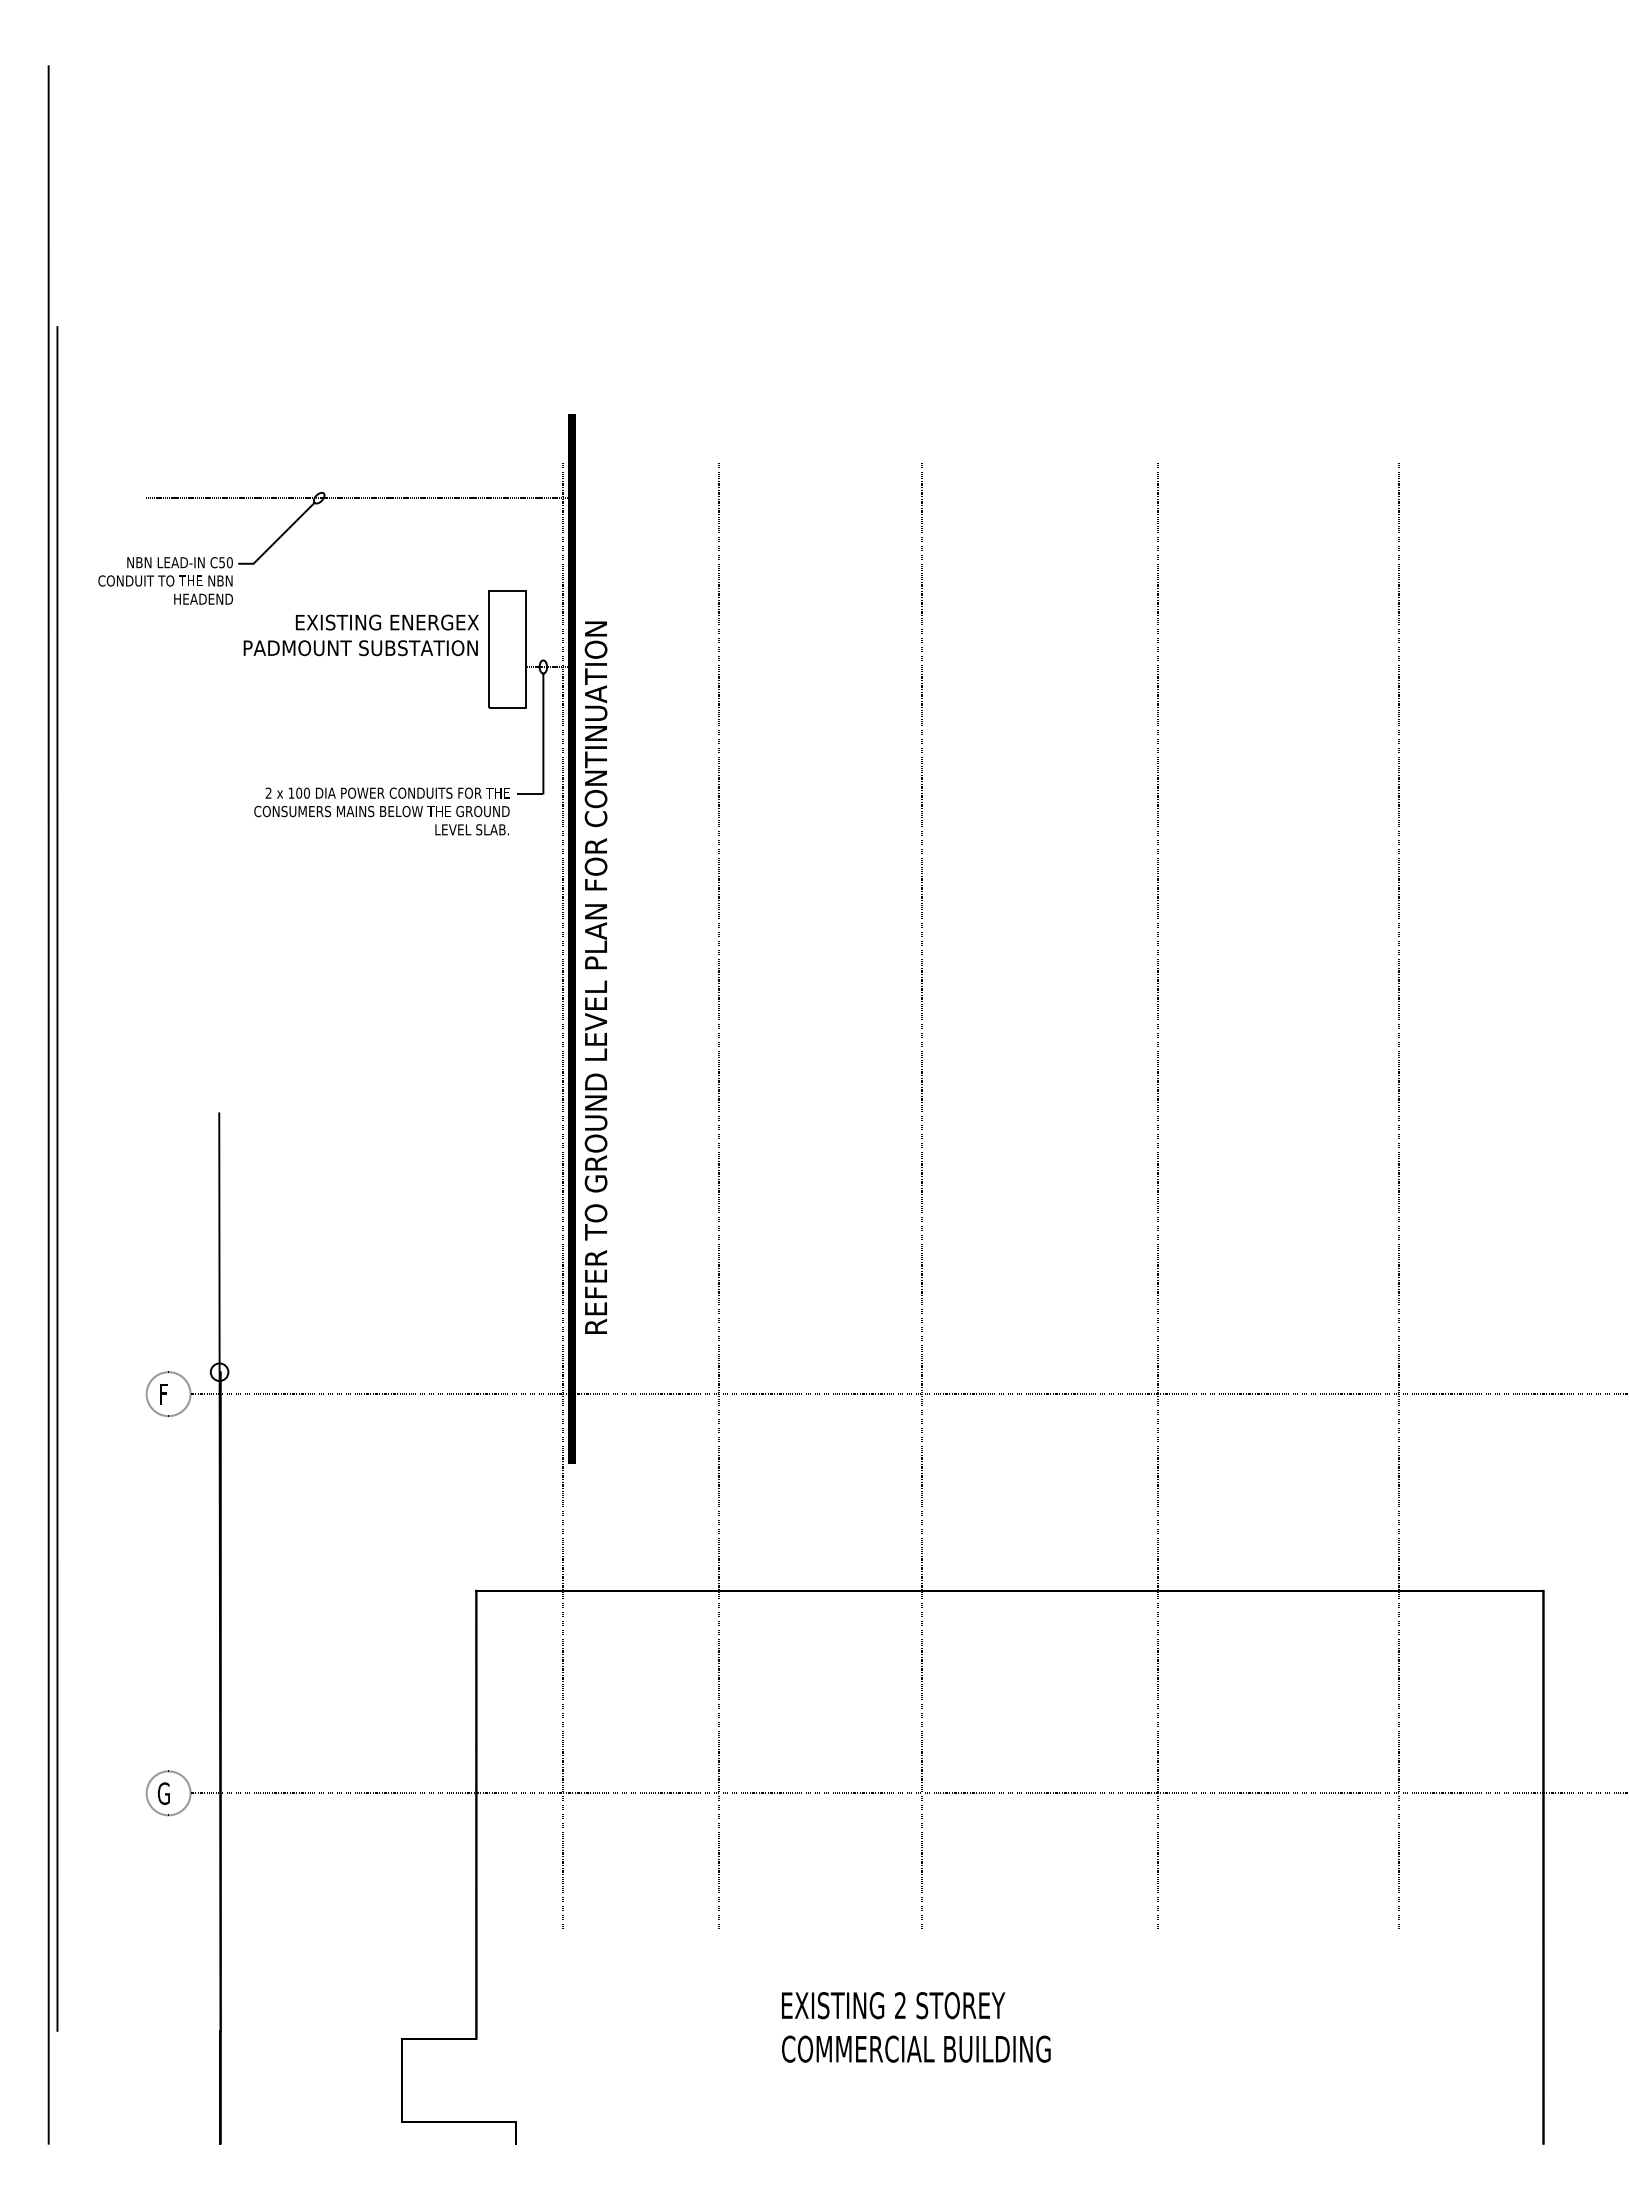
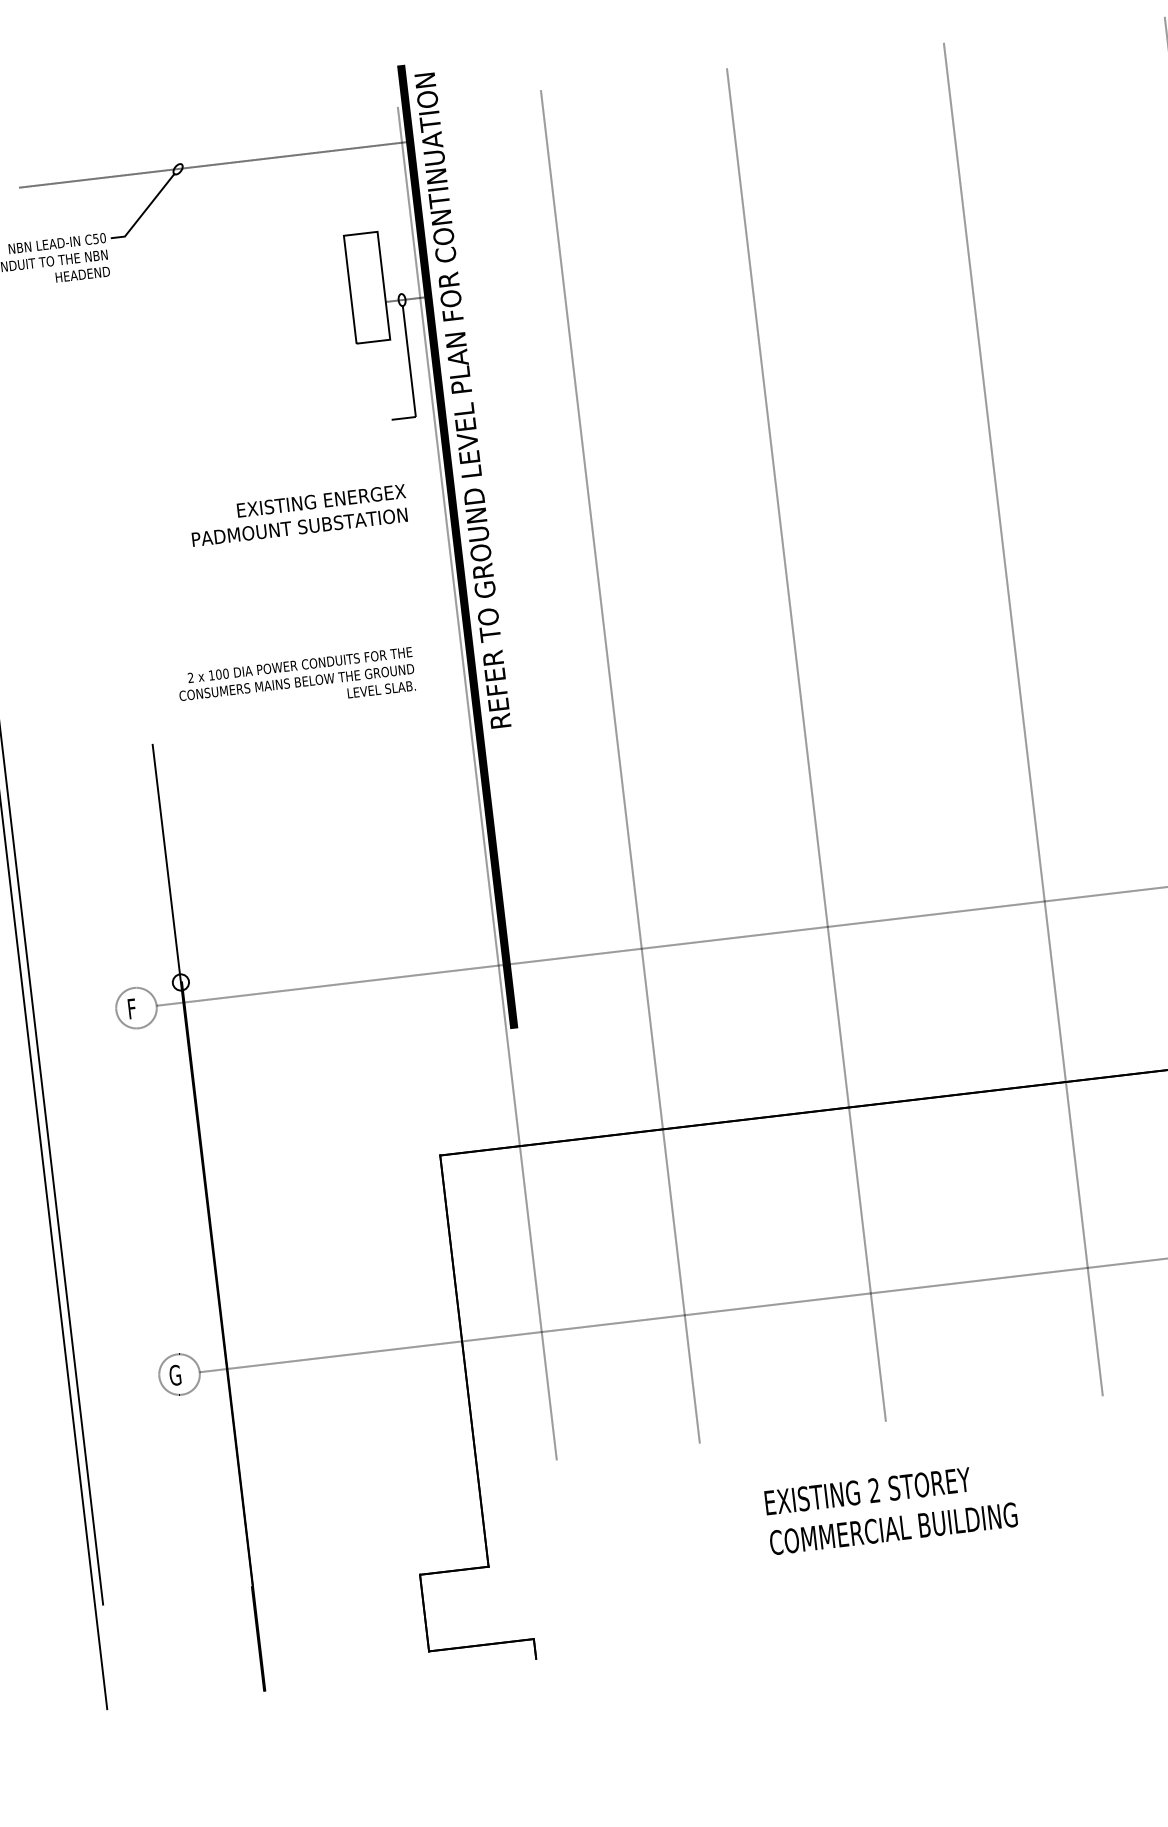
text: (360, 635) -> (298, 515), moved
text: (381, 811) -> (296, 682), moved
text: (595, 977) -> (462, 400), moved

